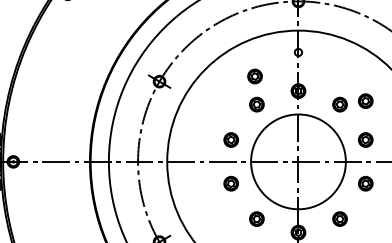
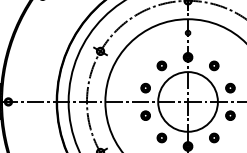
part: (254, 75) -> (160, 47), removed
part: (365, 100) -> (230, 63), removed

